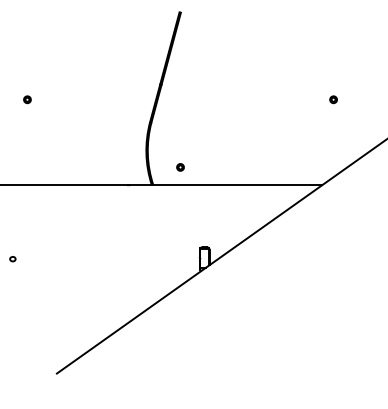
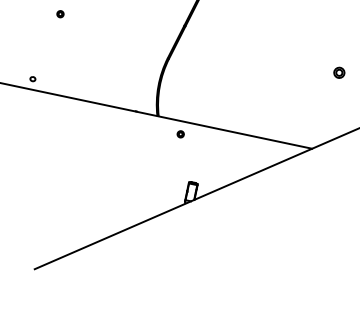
part: (333, 99) -> (339, 72), size x1.6
part: (180, 167) -> (180, 134), moved
part: (12, 259) -> (32, 79), moved

